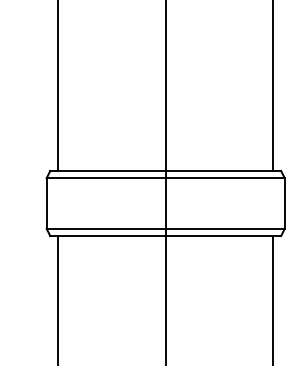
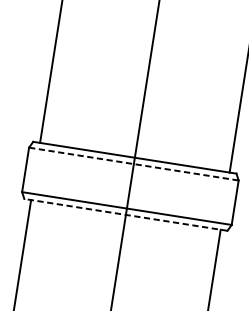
line: (166, 178) -> (134, 164), solid -> dashed
line: (165, 235) -> (125, 214), solid -> dashed

